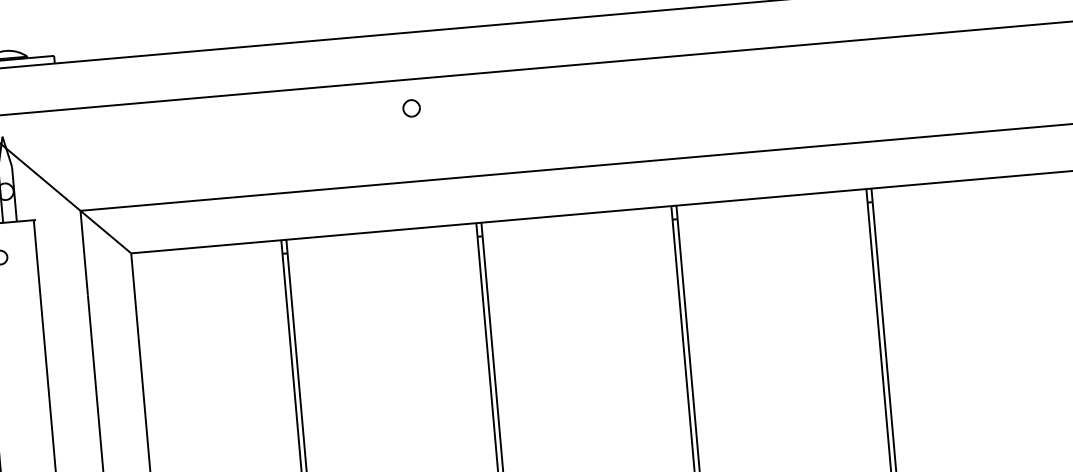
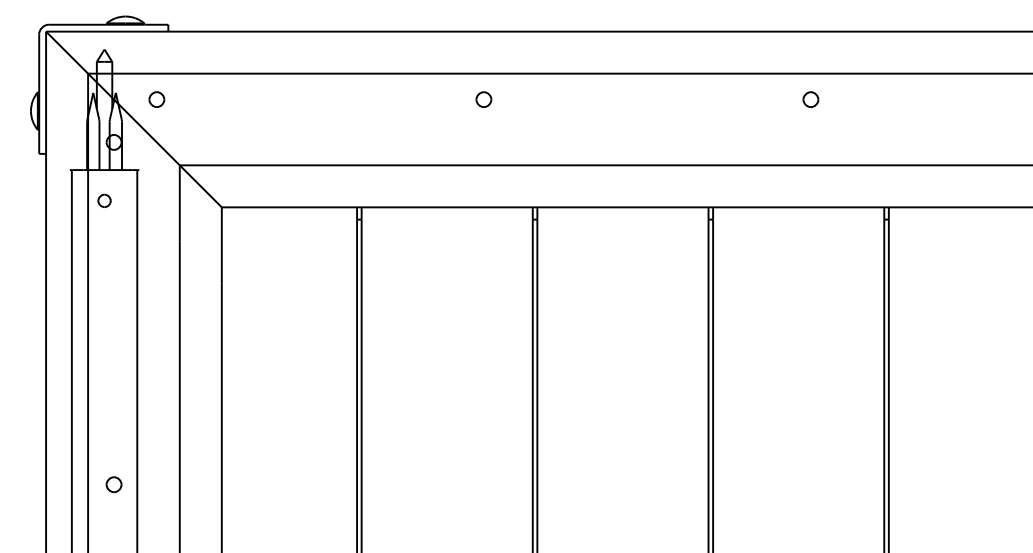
part: (774, 76) -> (810, 99), added
part: (48, 140) -> (156, 99), added

